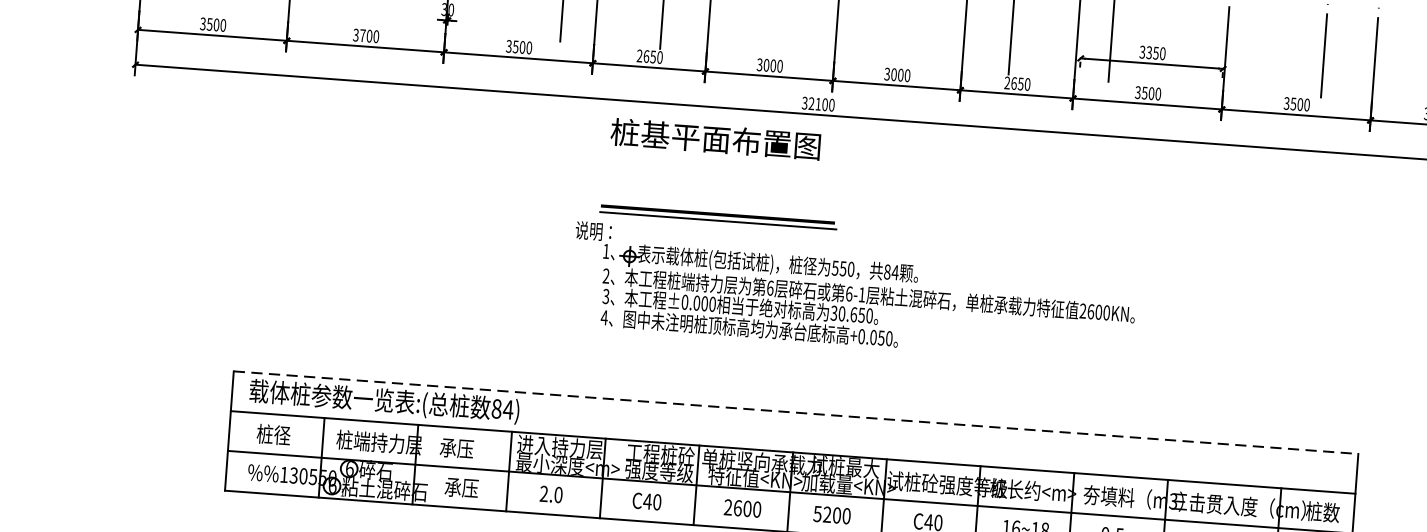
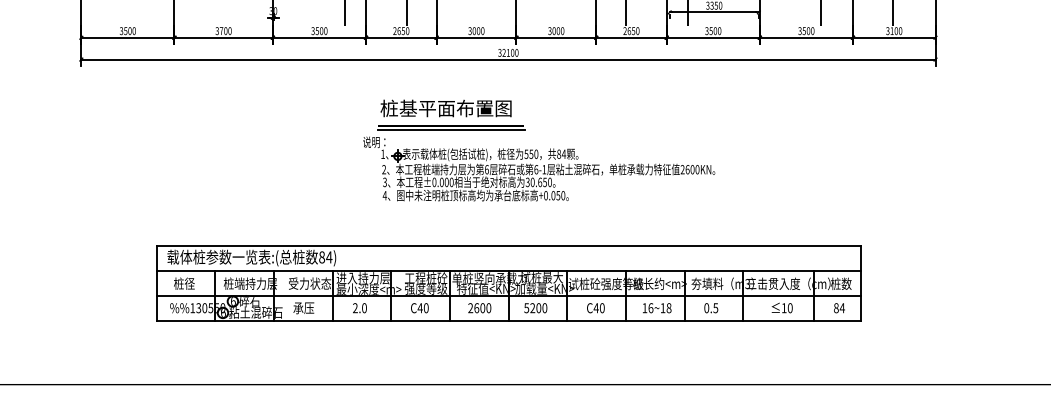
text: (714, 139) -> (445, 108), moved
line: (797, 413) -> (509, 246), dashed -> solid
text: (473, 449) -> (309, 283), 承压 -> 受力状态

